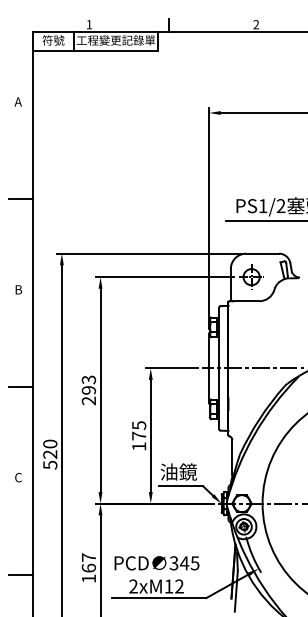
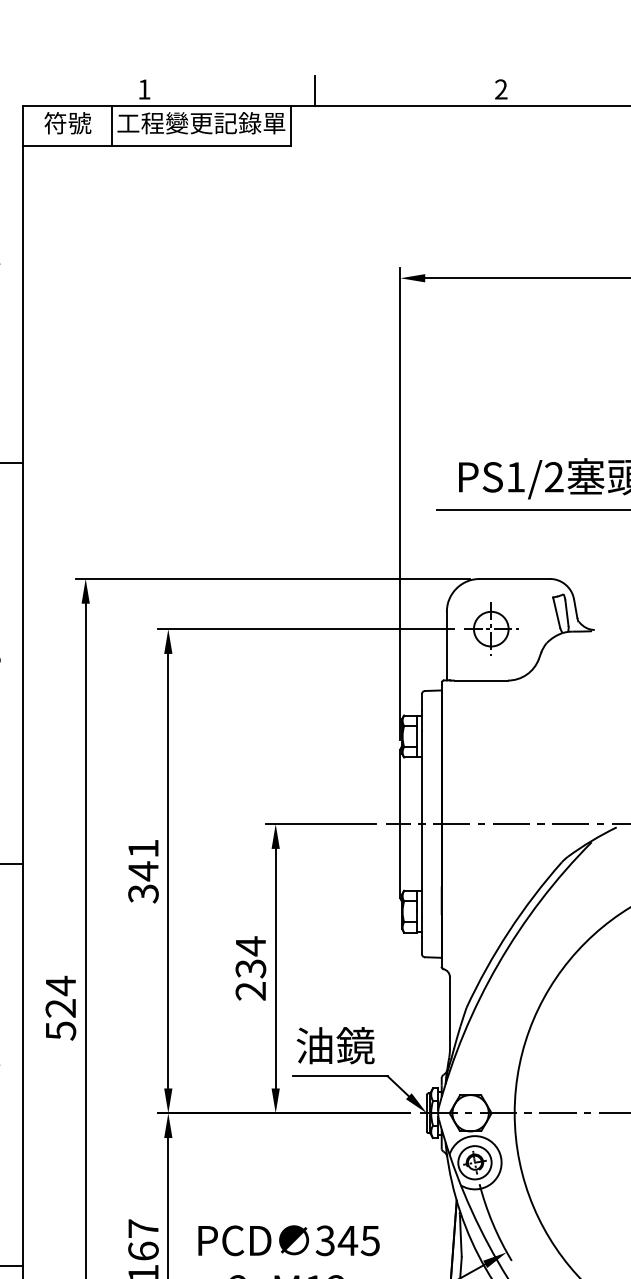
text: (88, 390) -> (142, 871), 293 -> 341
text: (139, 435) -> (251, 967), 175 -> 234
text: (50, 443) -> (61, 984), 520 -> 524

